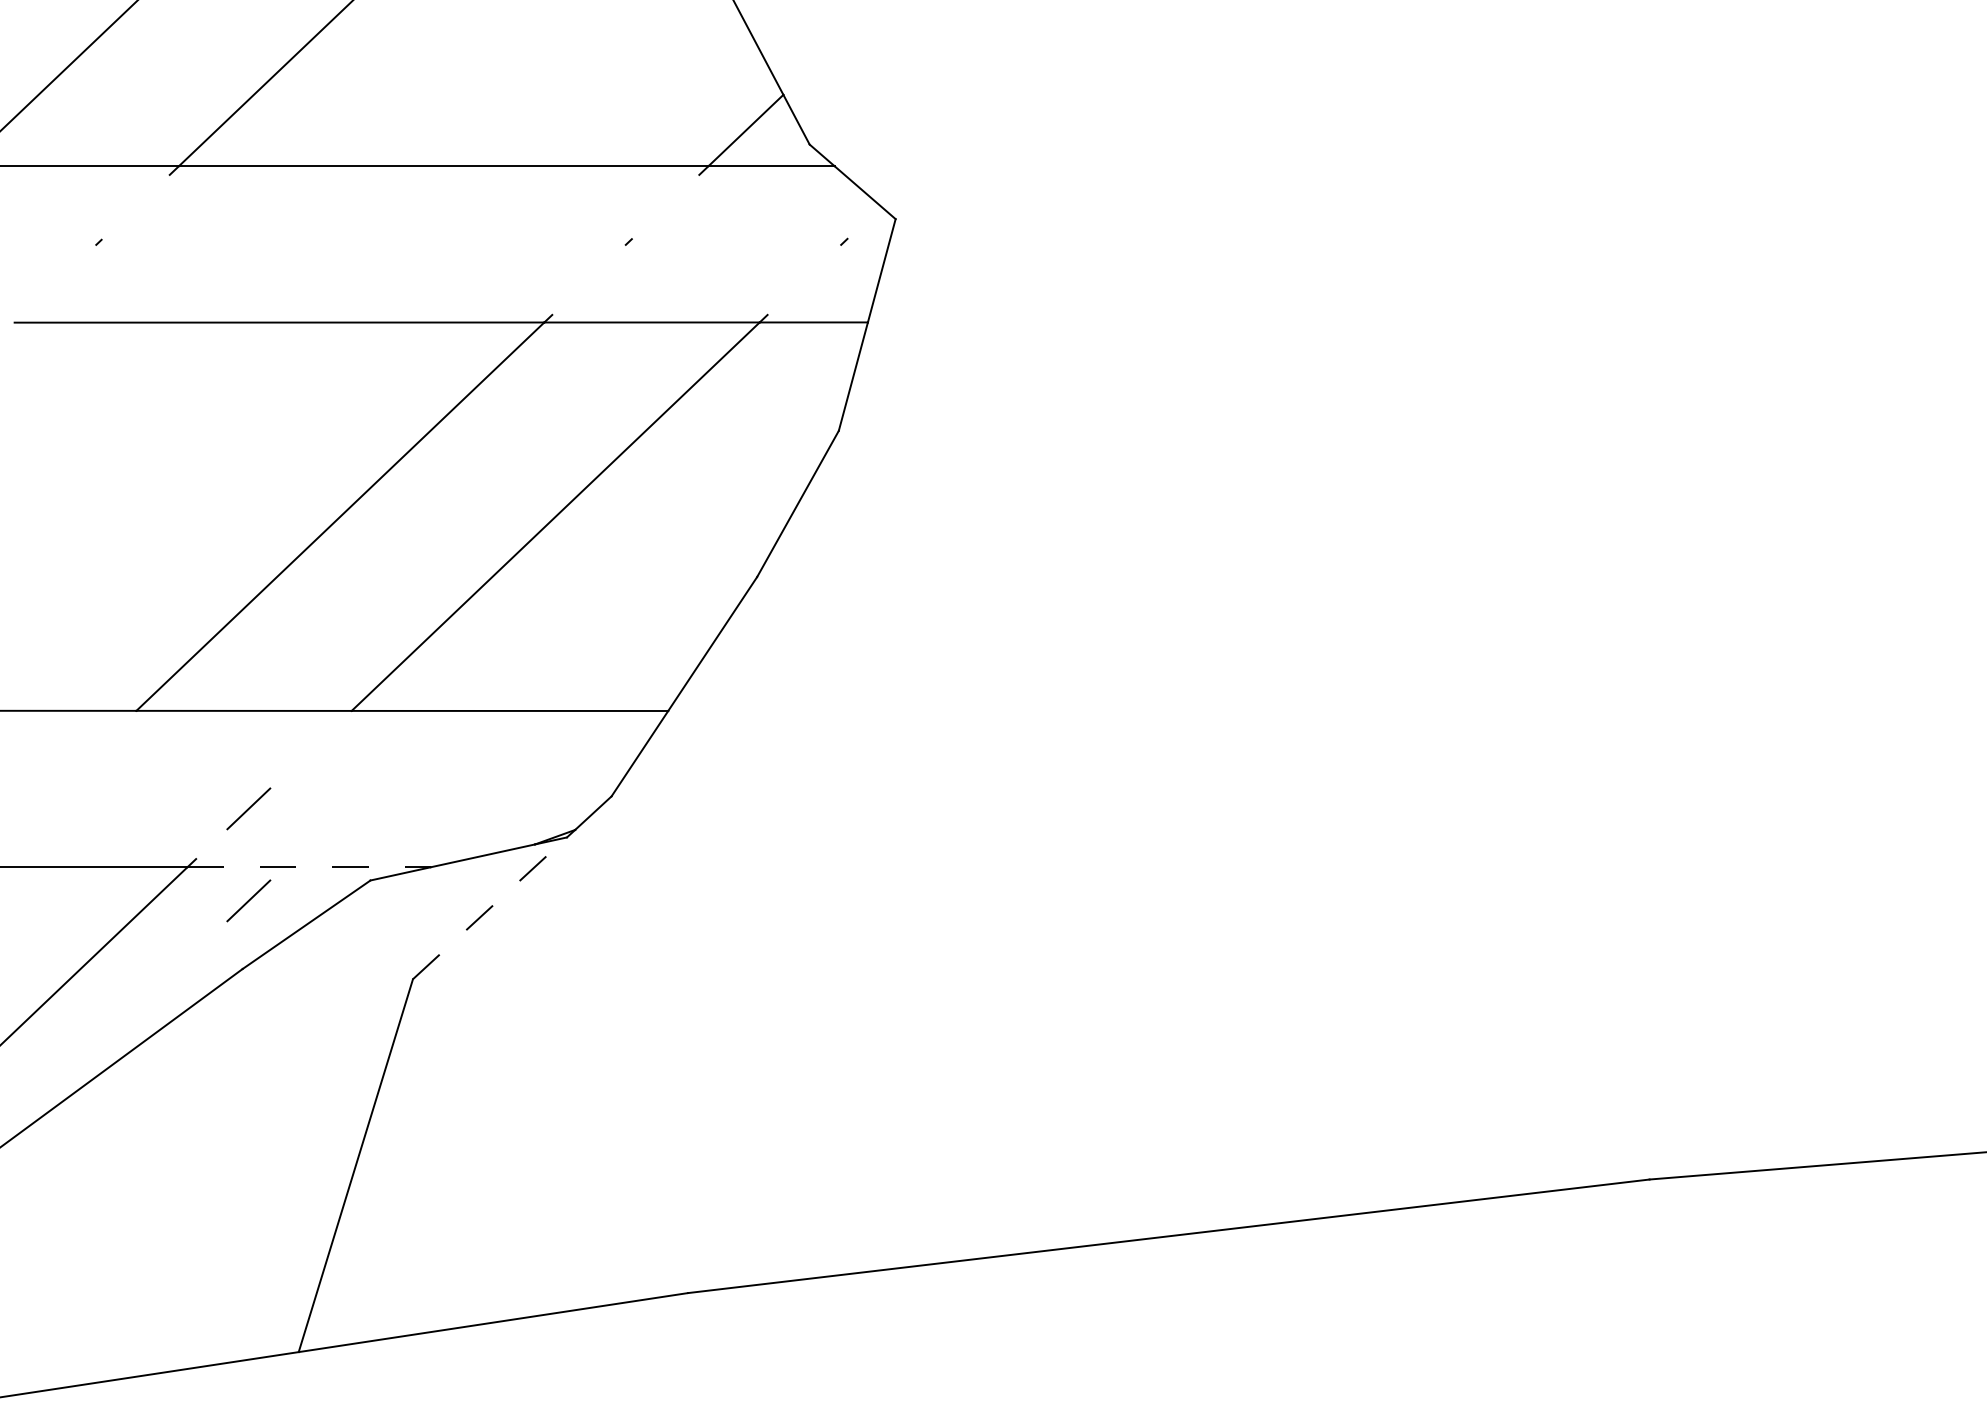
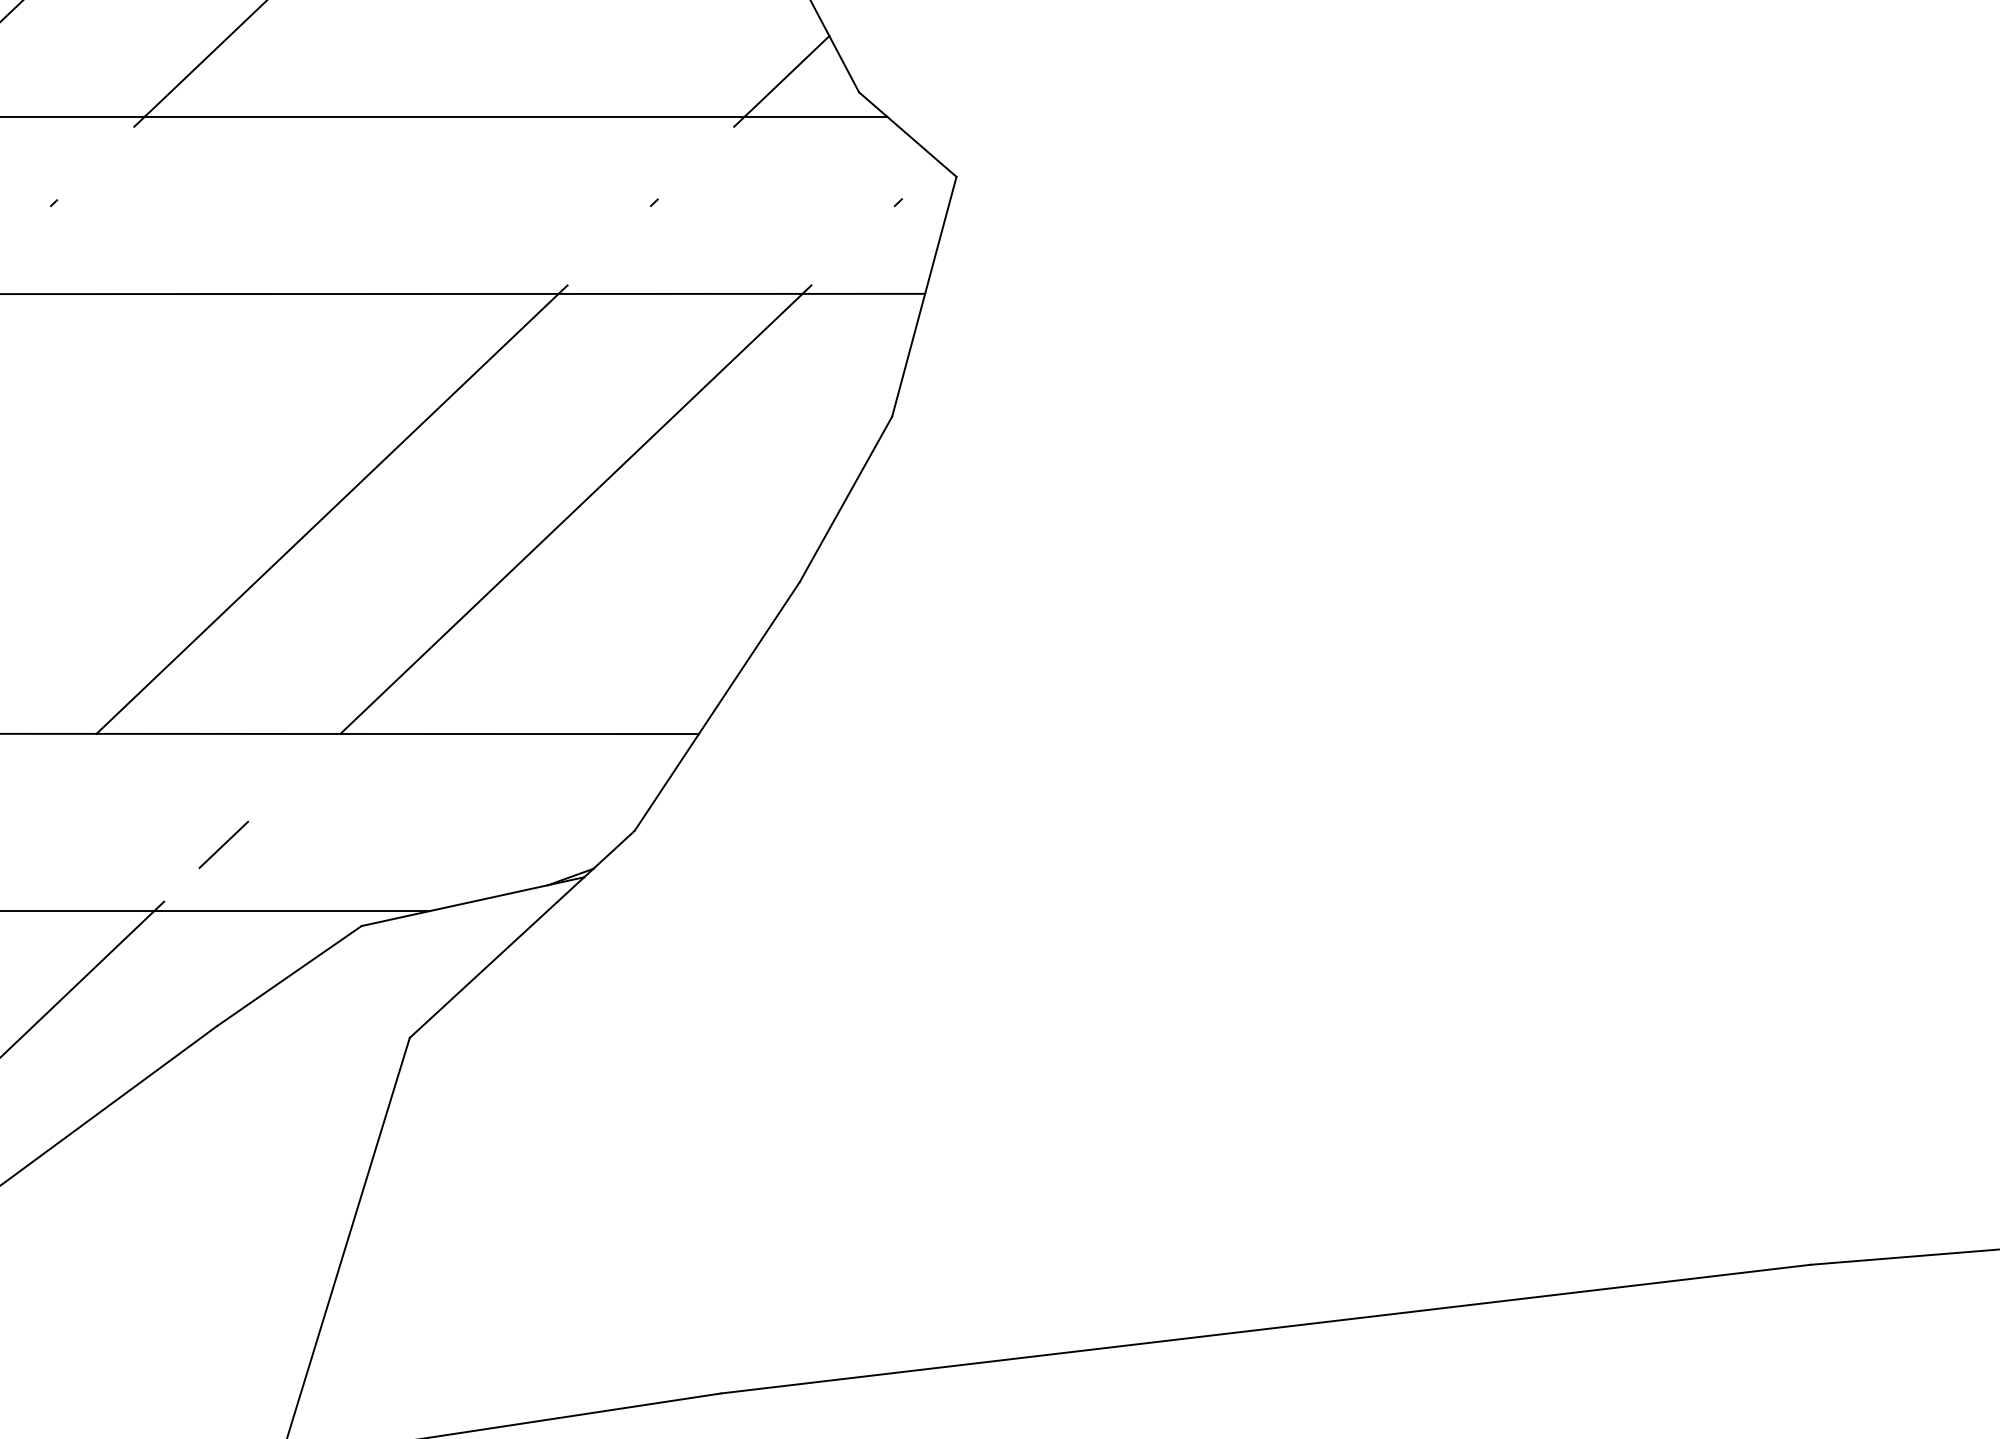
line: (309, 867) -> (292, 911), dashed -> solid
line: (248, 900) -> (223, 948), removed
line: (489, 908) -> (496, 957), dashed -> solid

